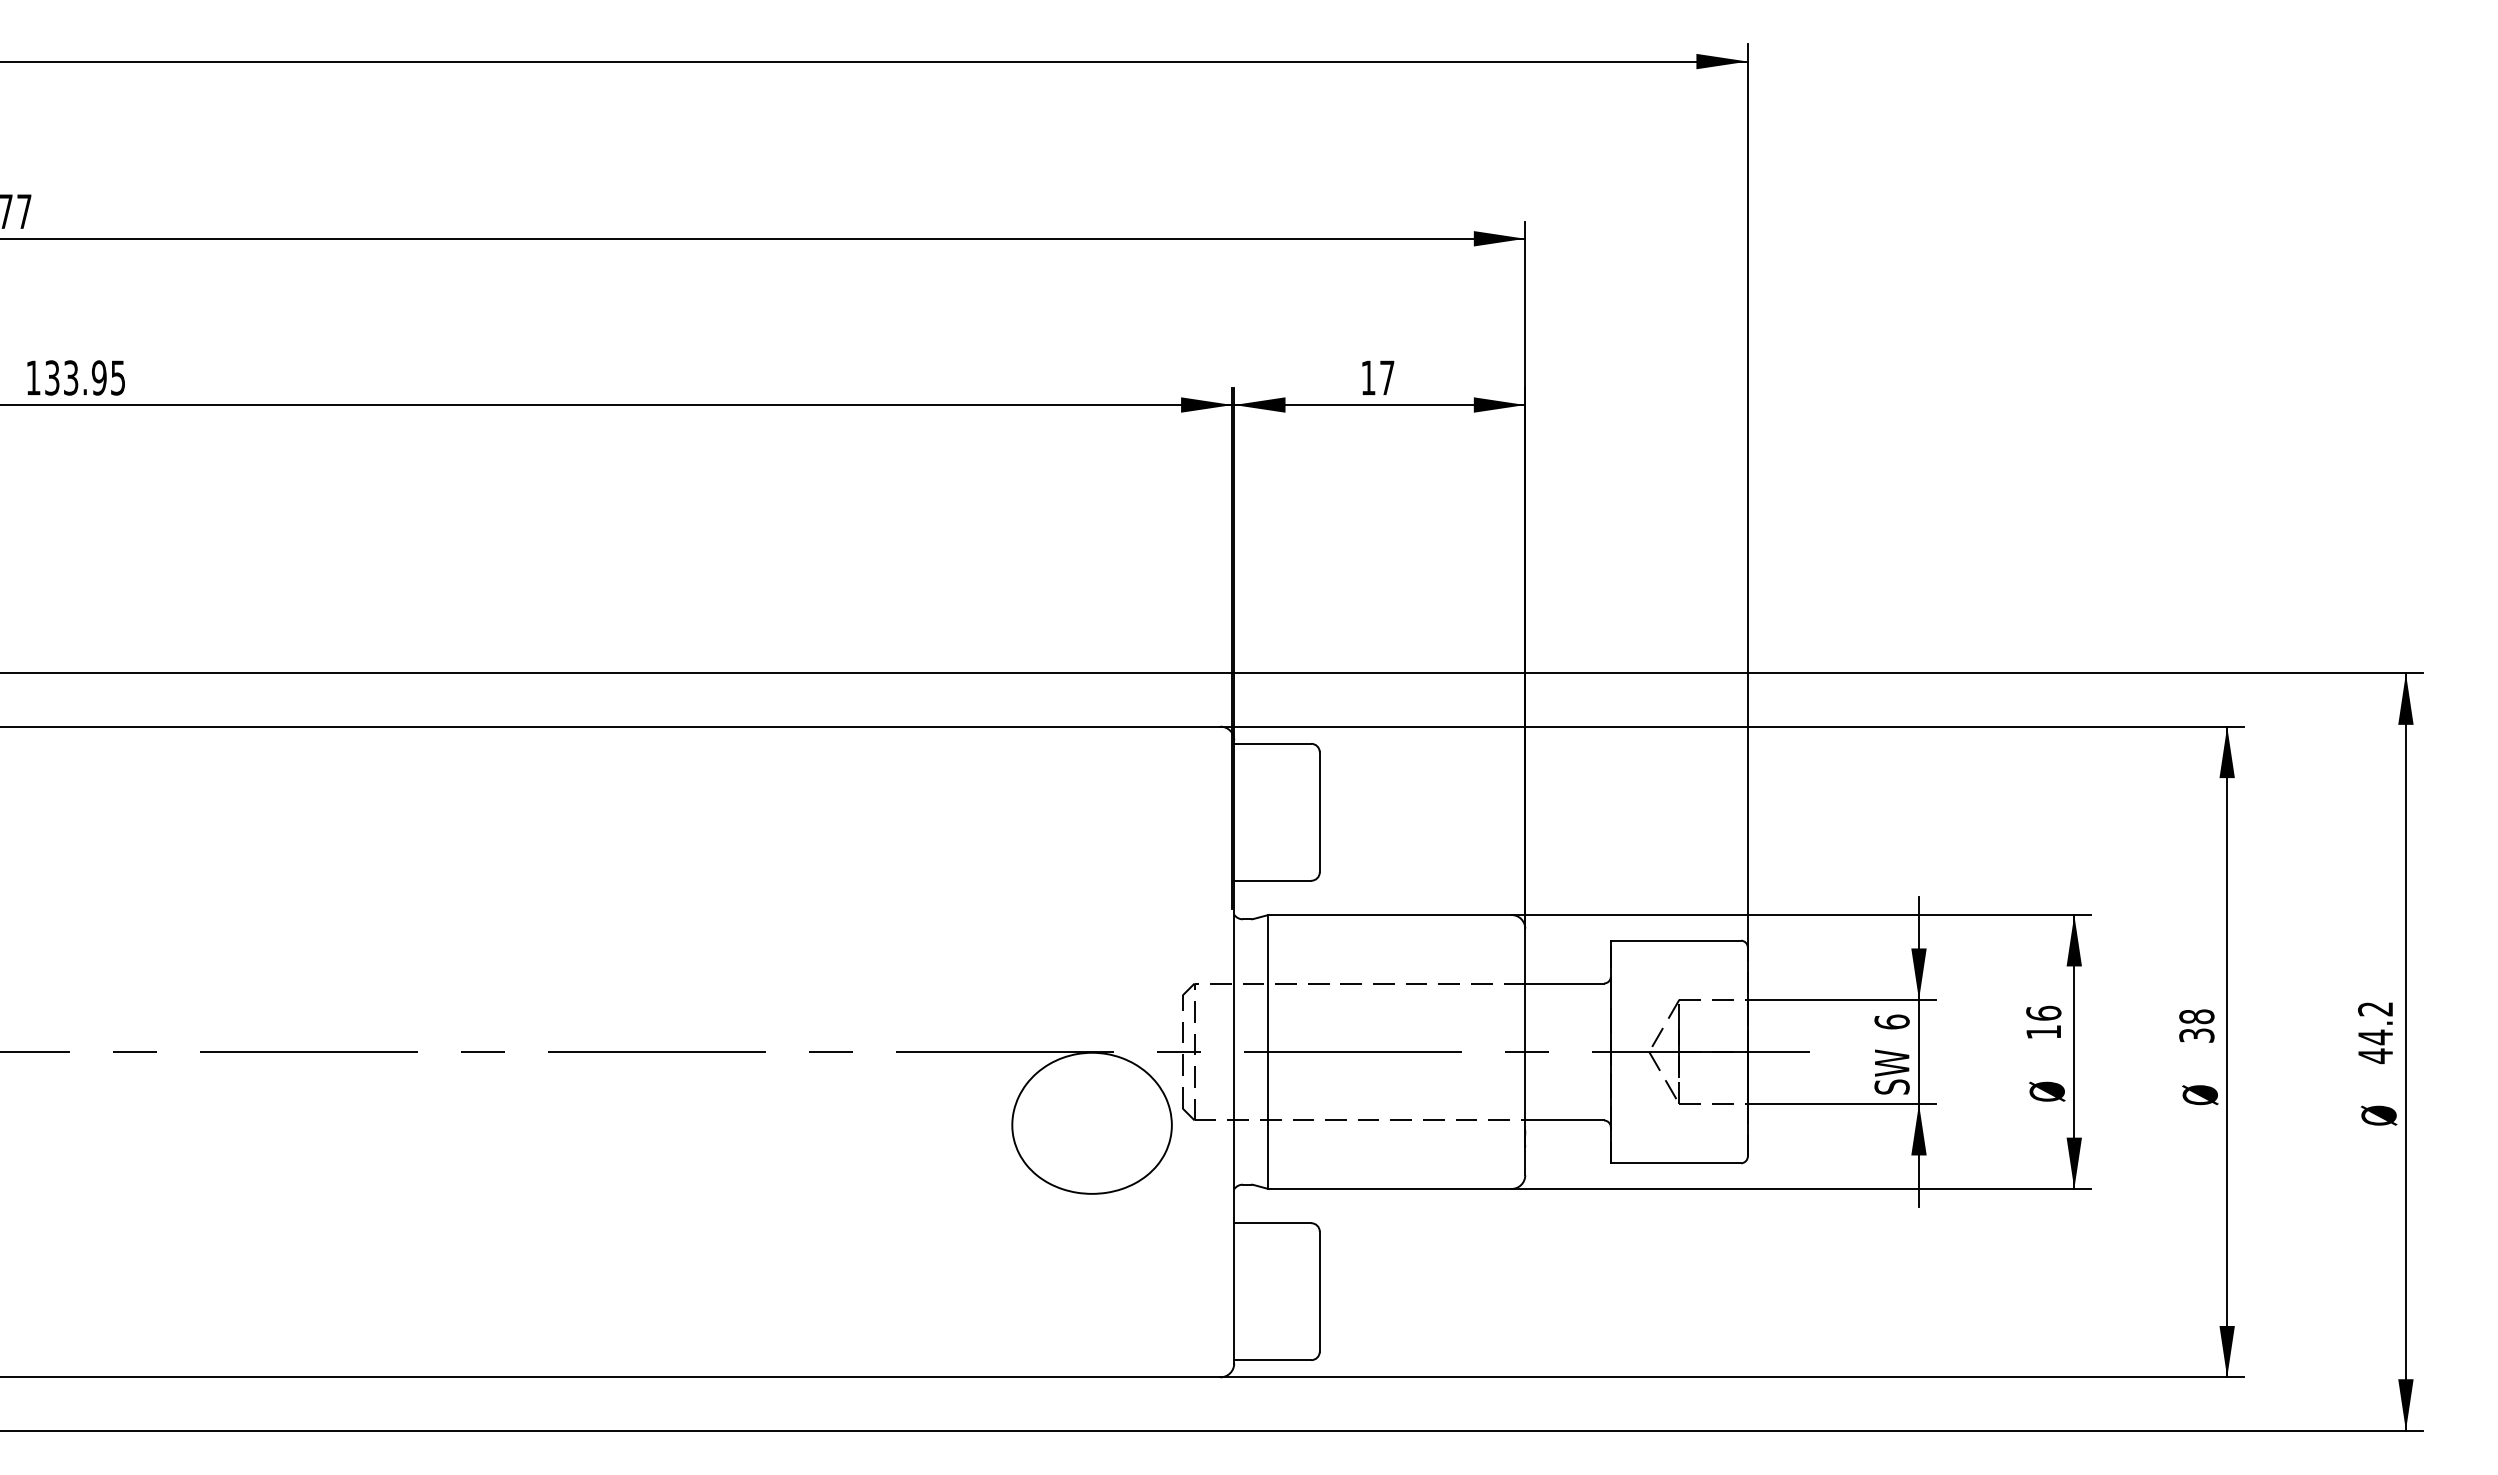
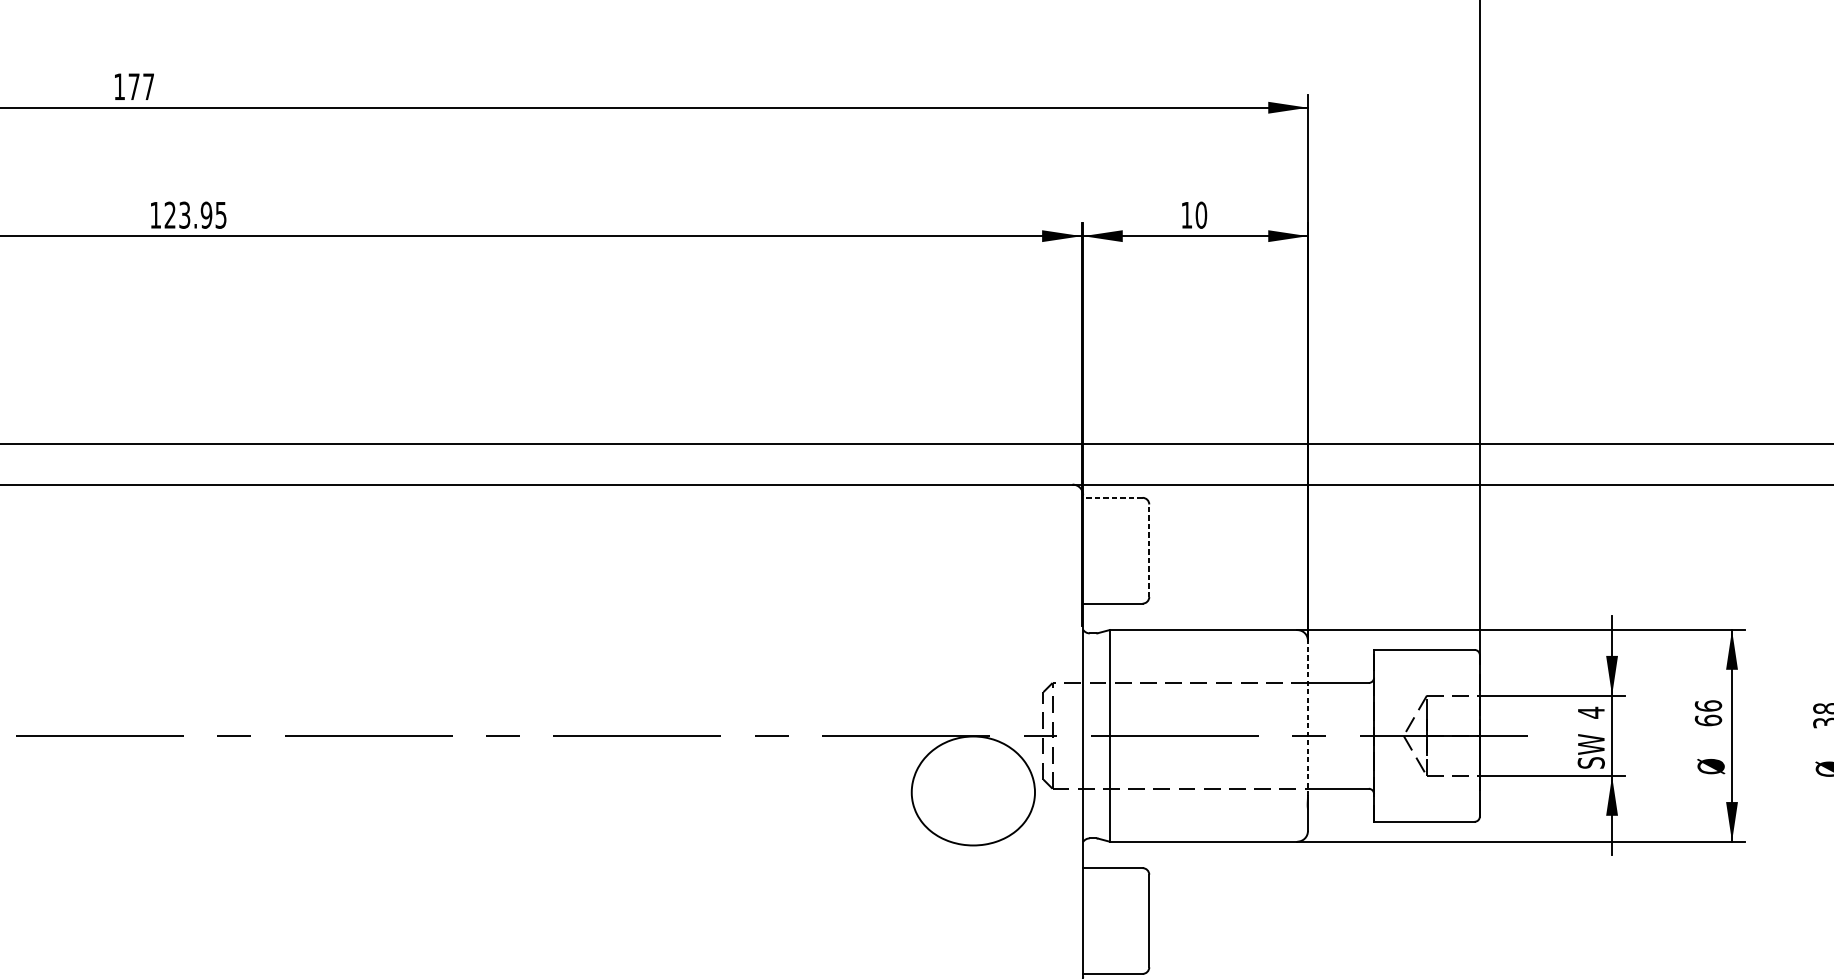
text: (52, 377) -> (170, 214), 133.95 -> 123.95
text: (1387, 377) -> (1201, 214), 17 -> 10
line: (1272, 743) -> (1112, 497), solid -> dashed
line: (1319, 812) -> (1149, 550), solid -> dashed
text: (1891, 1021) -> (1590, 712), 6 -> 4
line: (1525, 1029) -> (1308, 718), solid -> dashed
text: (2043, 1031) -> (1708, 720), 16 -> 66

